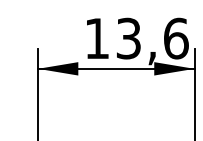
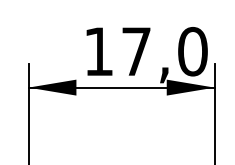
text: (152, 38) -> (164, 51), 13,6 -> 17,0

